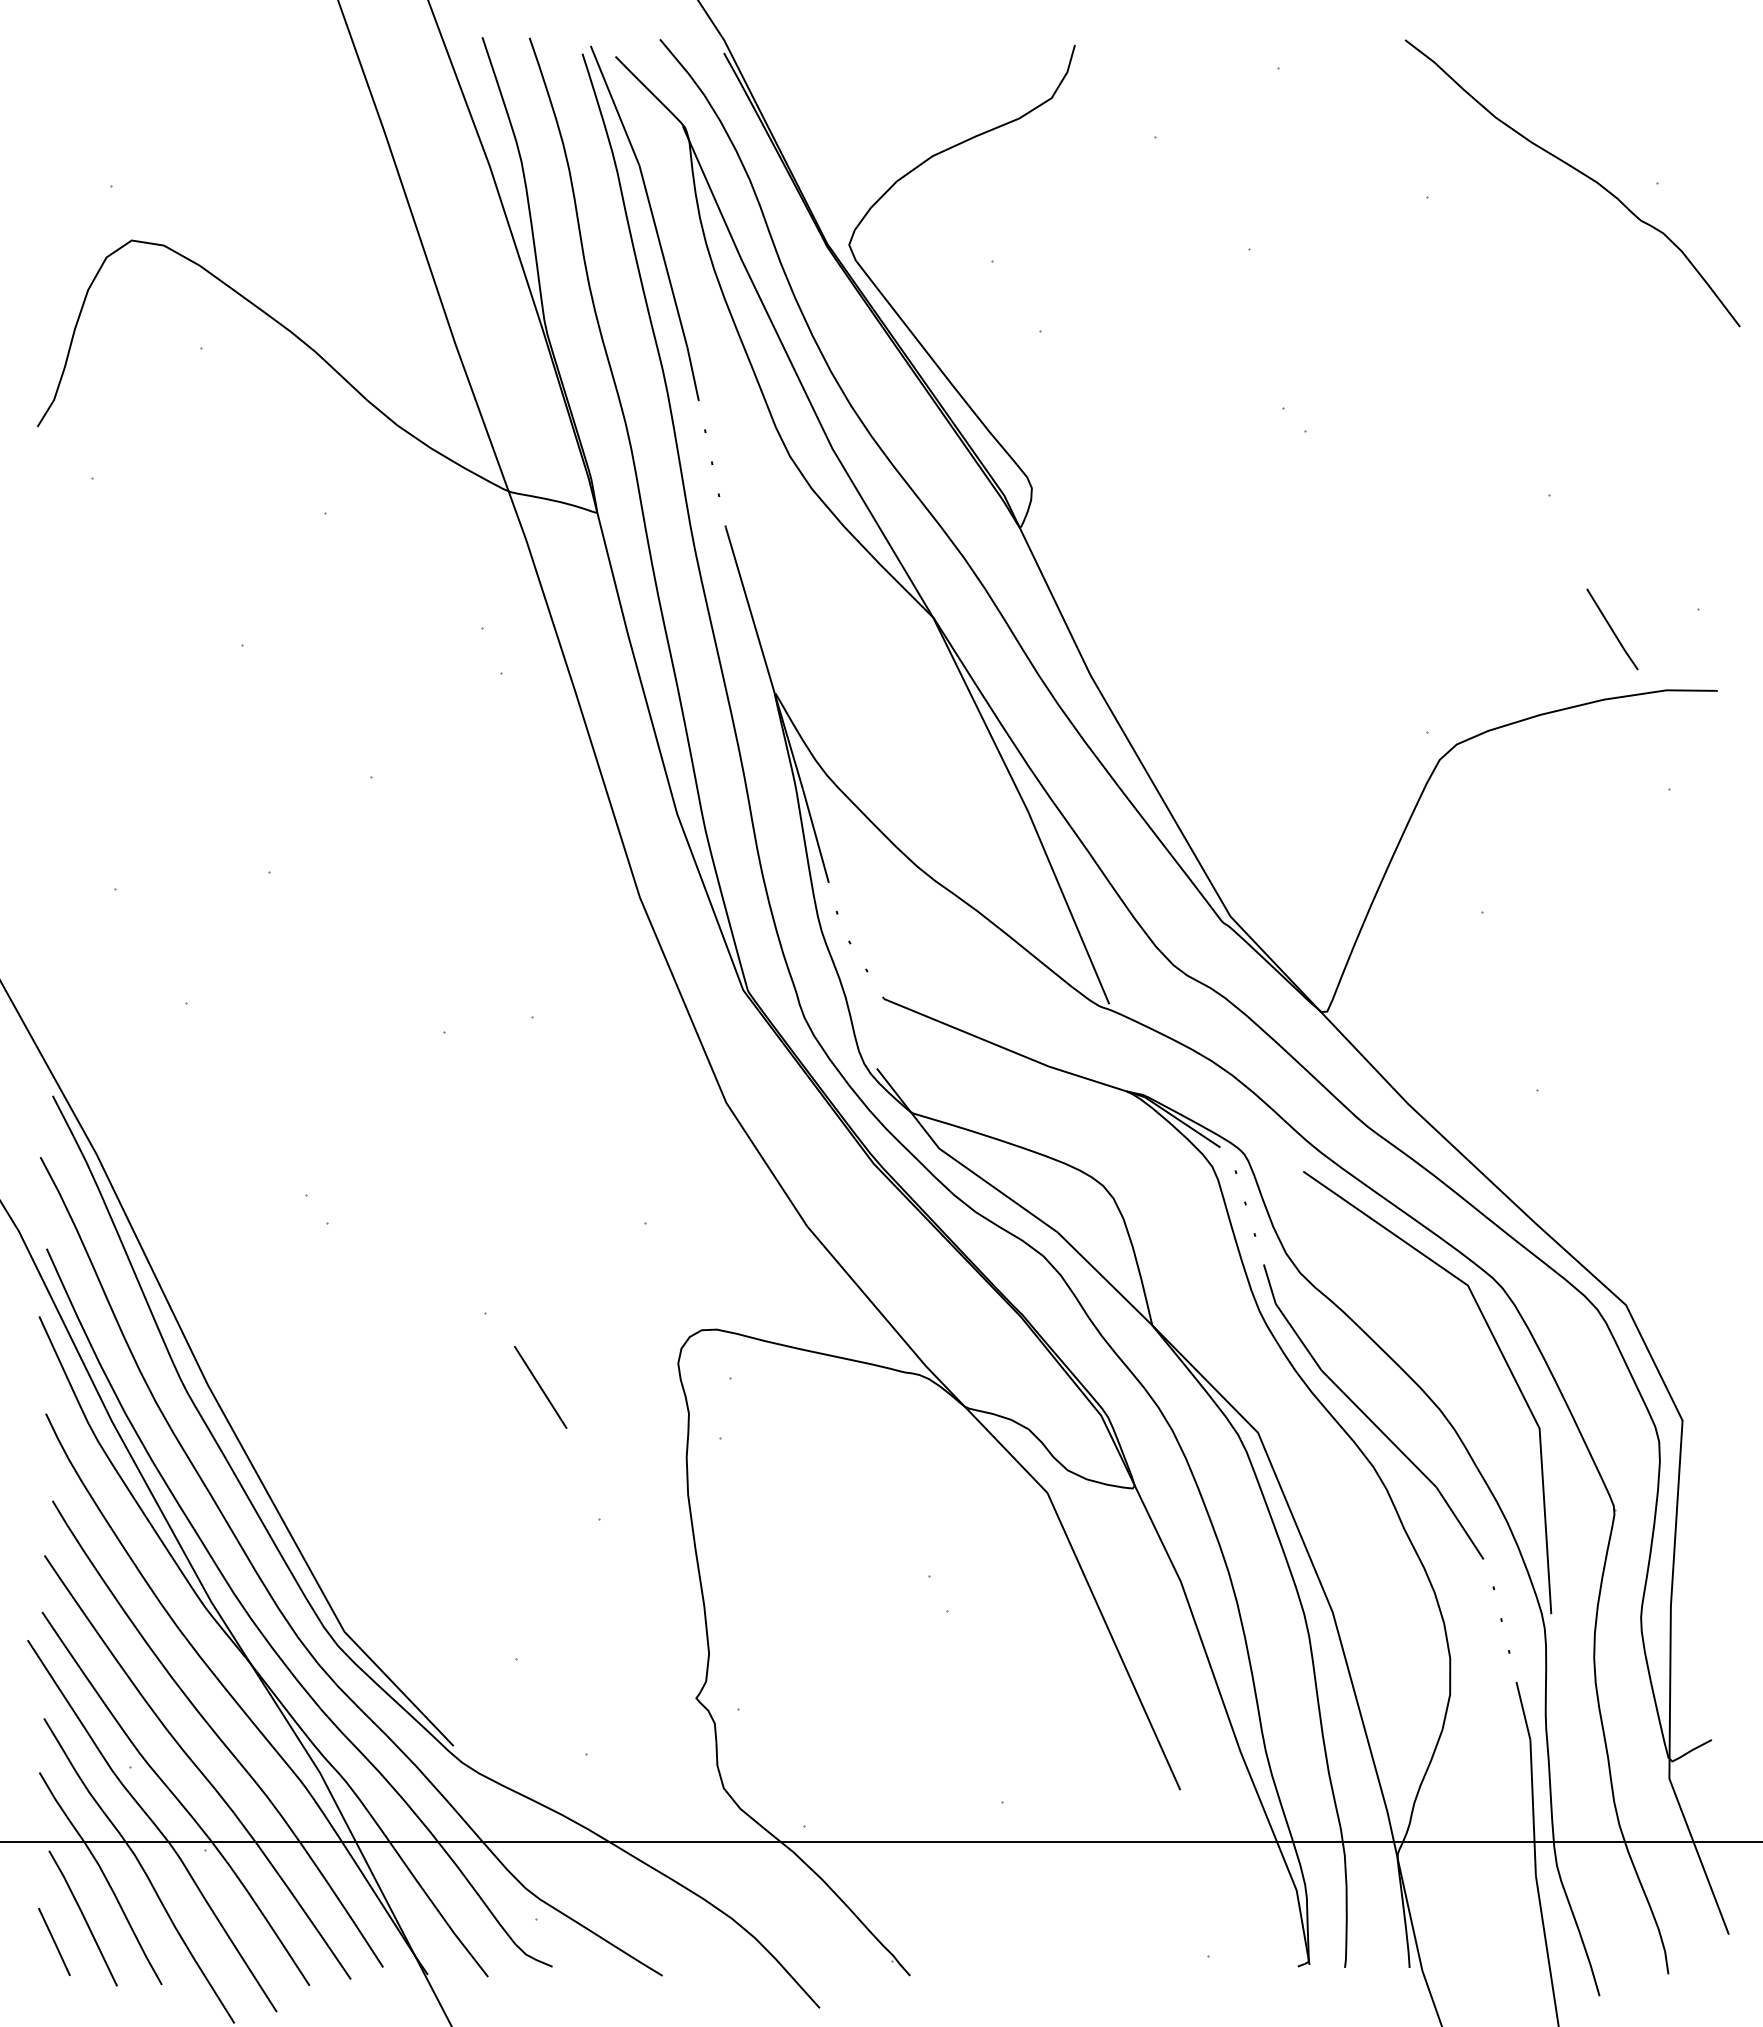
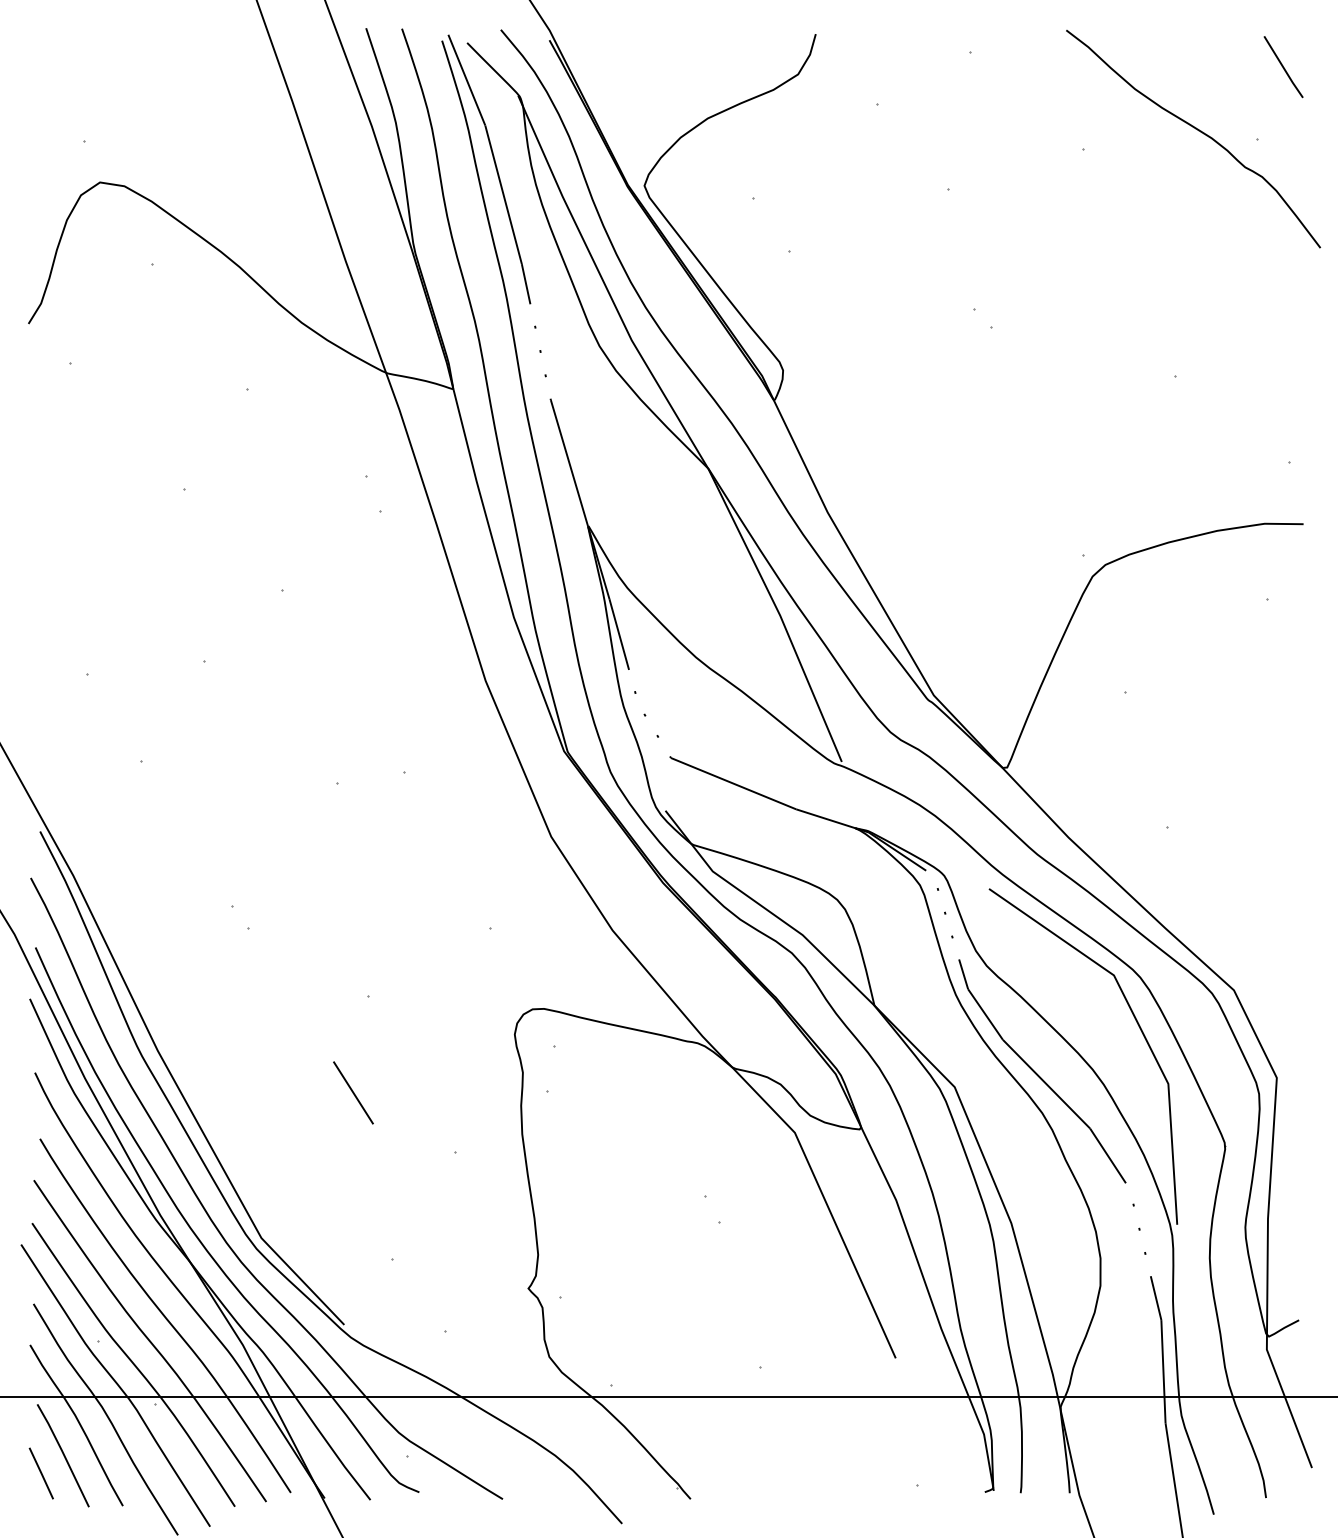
line: (1612, 629) -> (1283, 67), moved
line: (540, 1386) -> (353, 1092), moved

